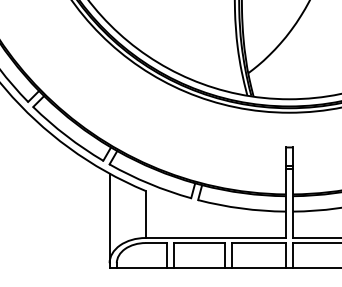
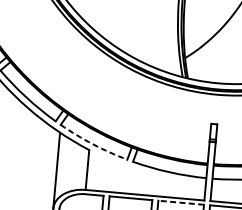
arc: (149, 183) -> (93, 144), solid -> dashed
line: (258, 243) -> (180, 203), solid -> dashed

